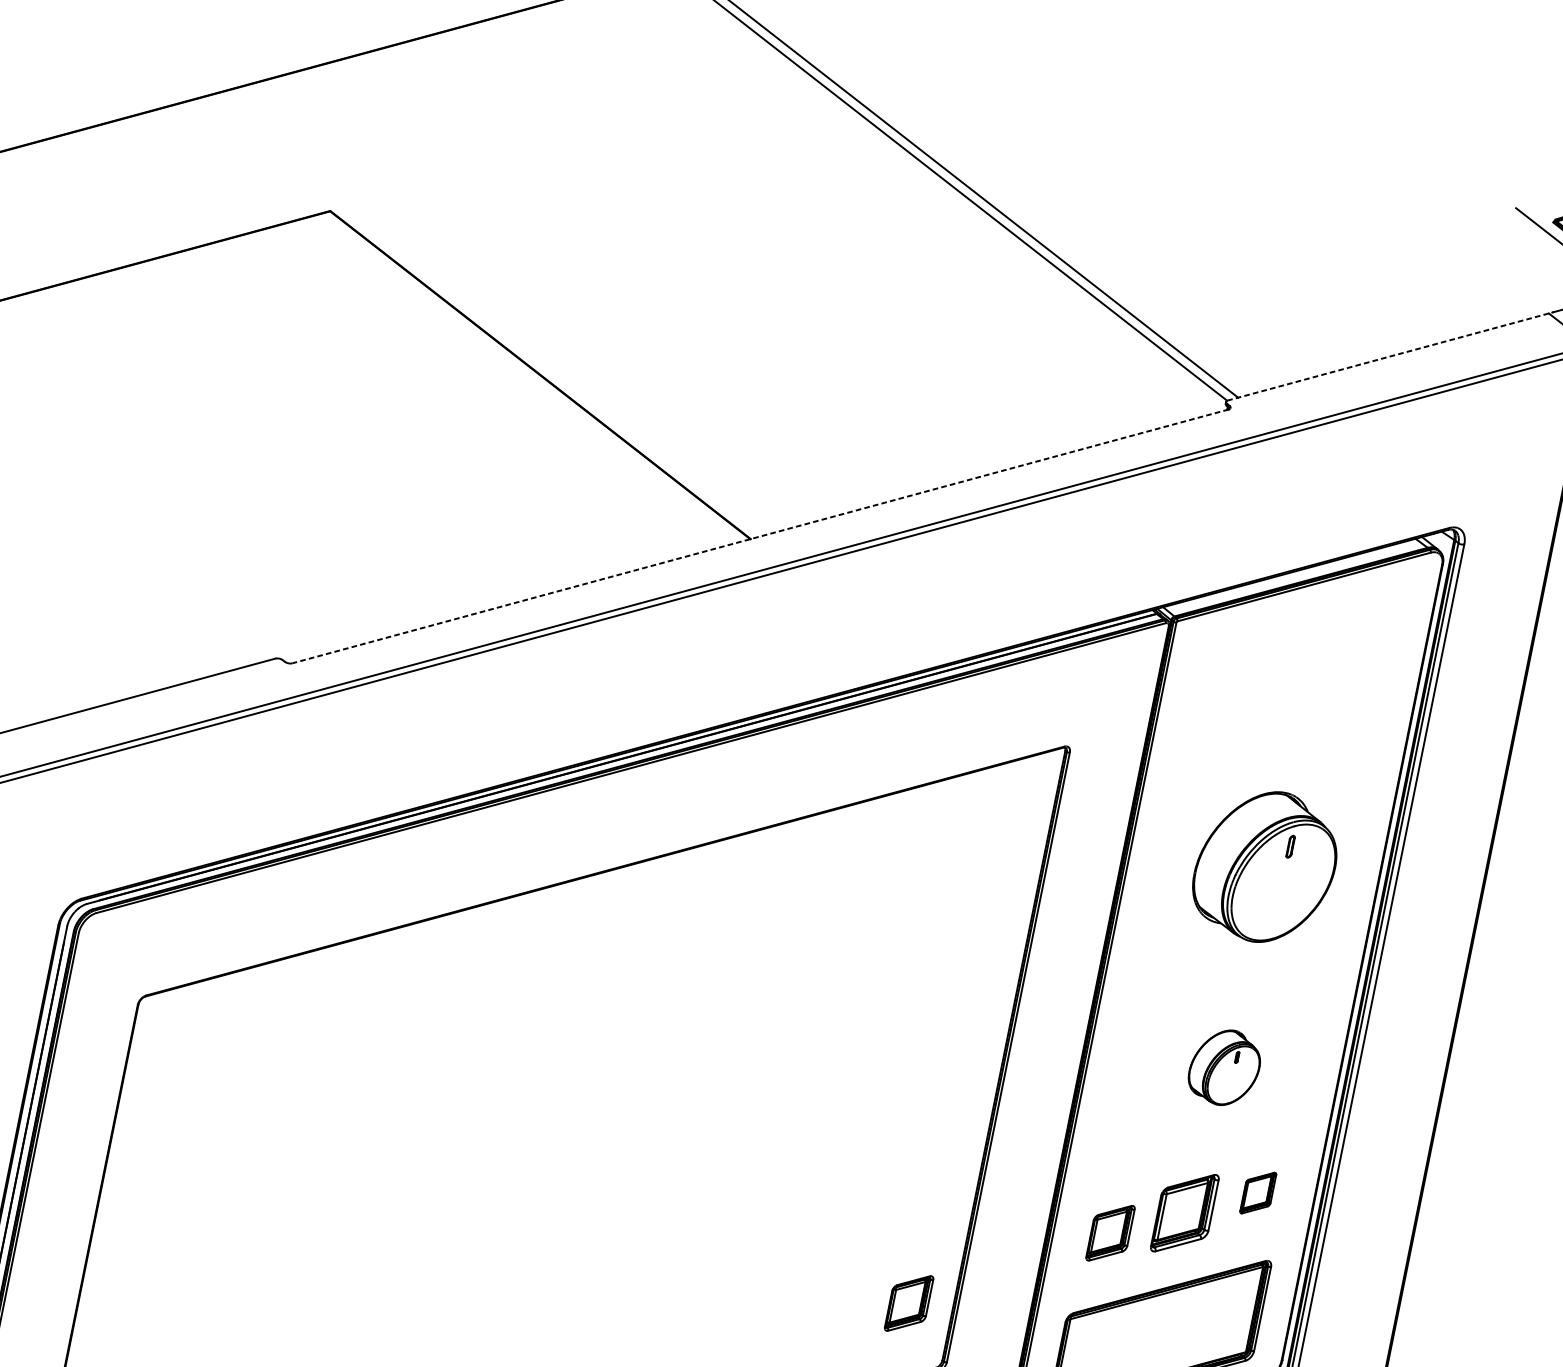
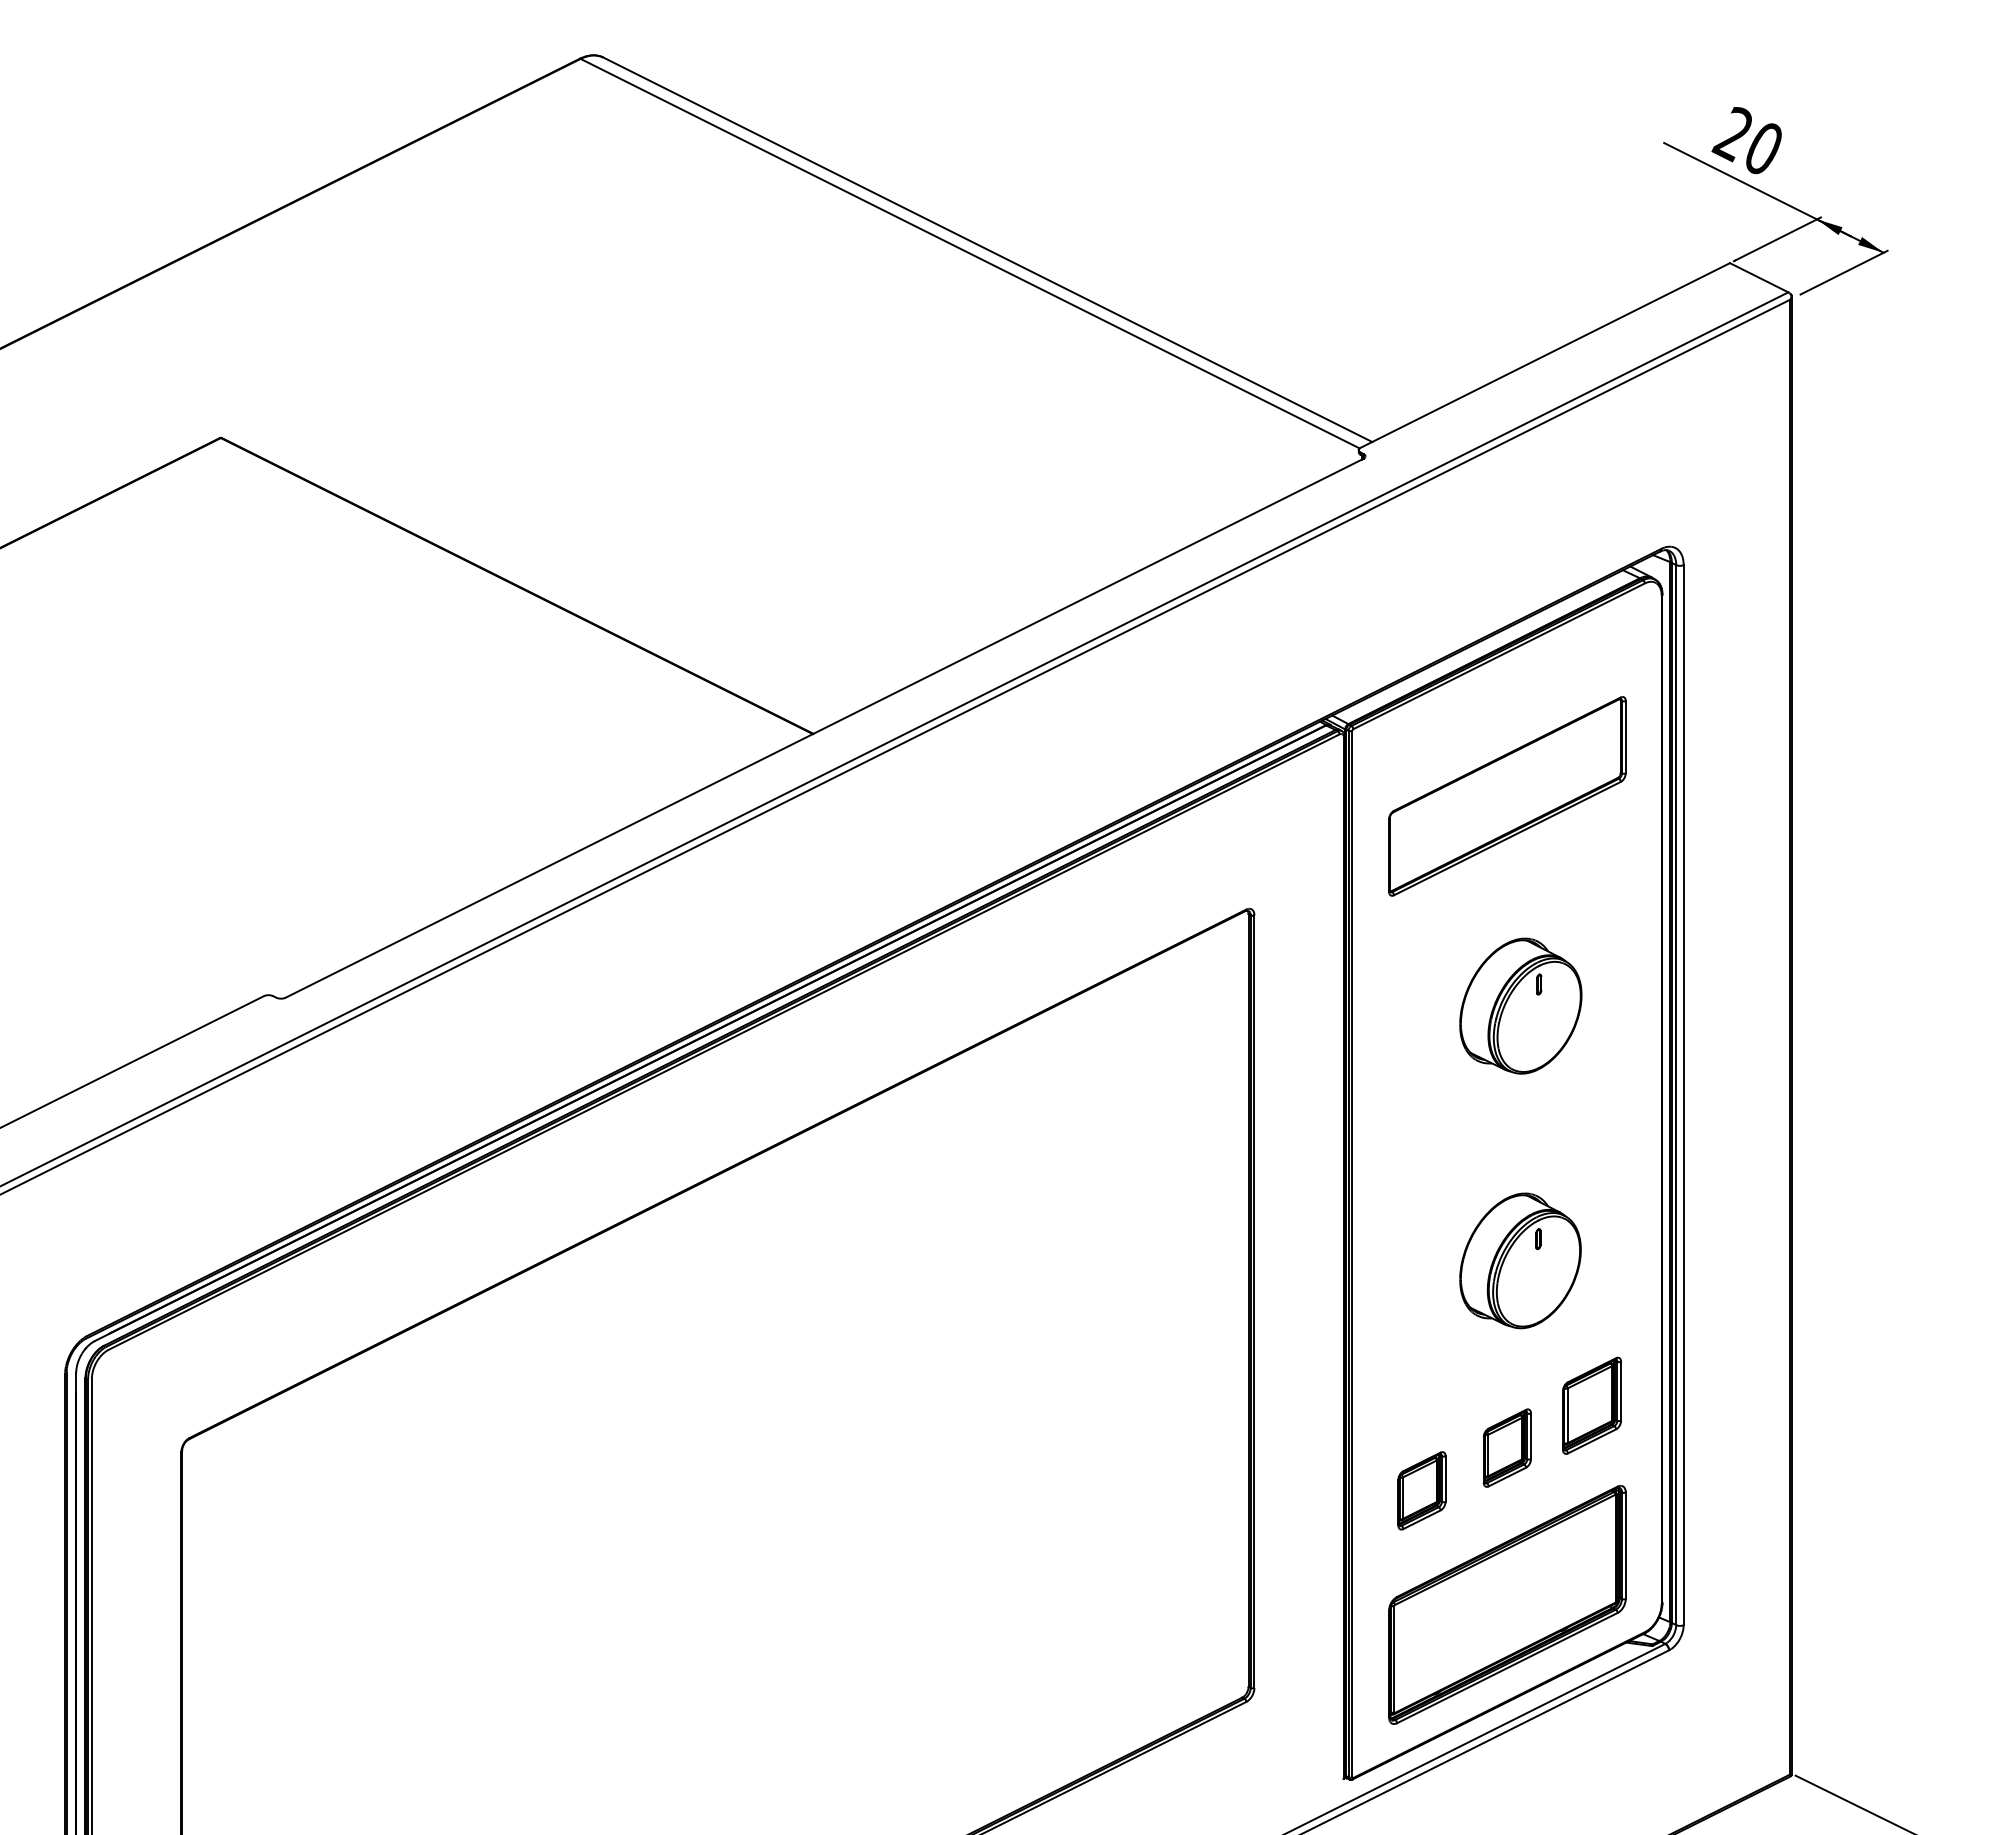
line: (1387, 356) -> (1544, 355), dashed -> solid
line: (760, 536) -> (824, 728), dashed -> solid
part: (1288, 698) -> (1507, 796), added
part: (1265, 865) -> (1520, 1005), size x0.71
part: (1224, 1067) -> (1520, 1260), size x1.43
part: (1257, 1192) -> (1591, 1405), size x1.67
part: (1184, 1212) -> (1506, 1447), size x0.71
part: (908, 1303) -> (1193, 1625), removed

